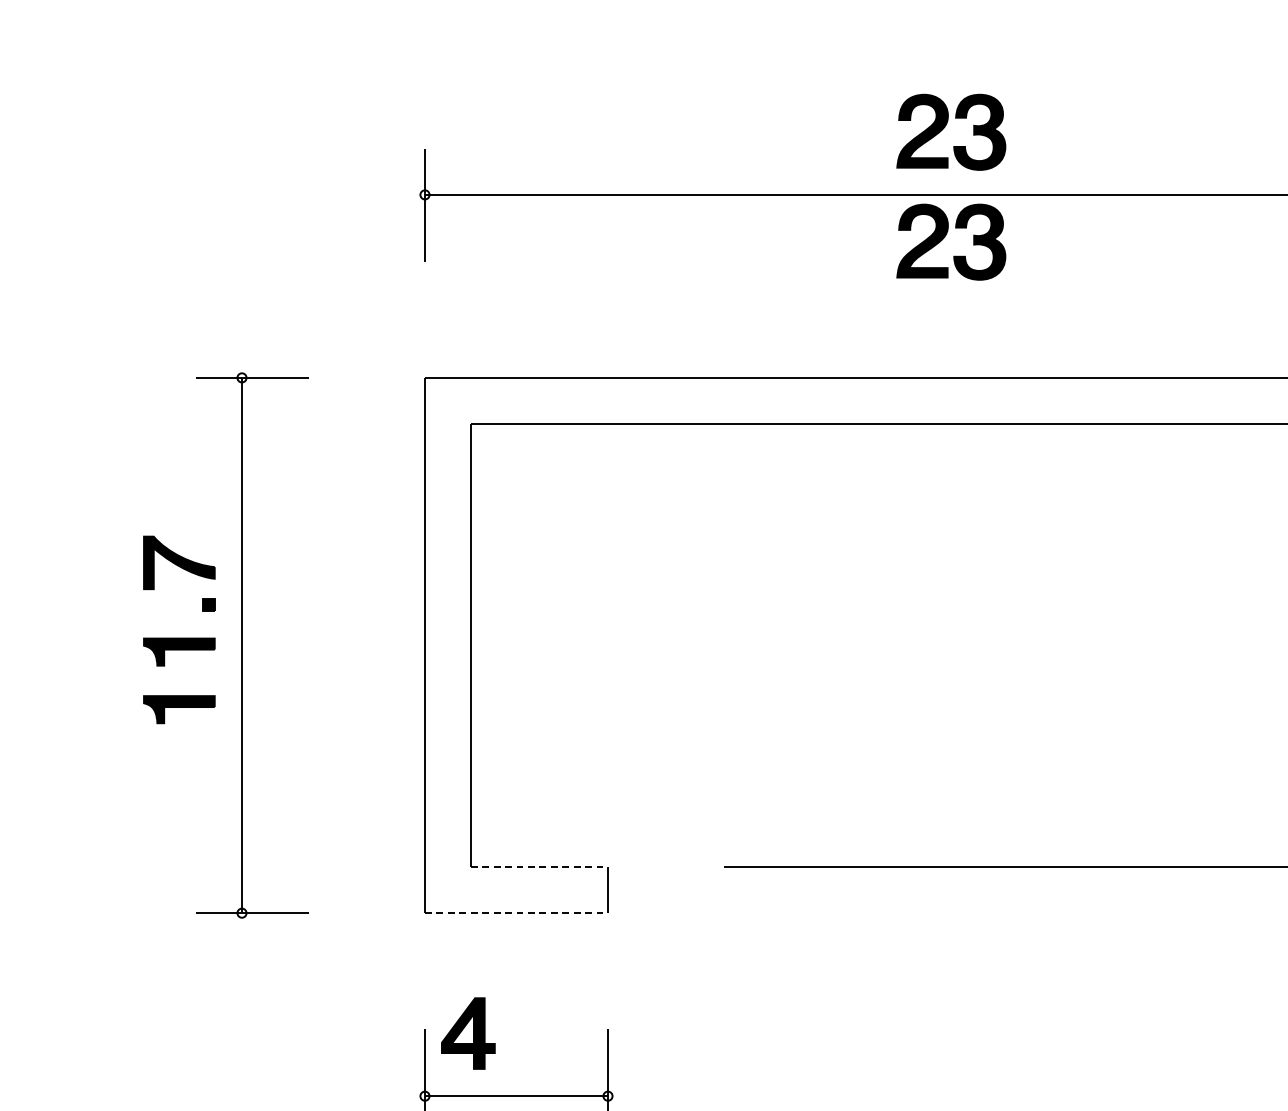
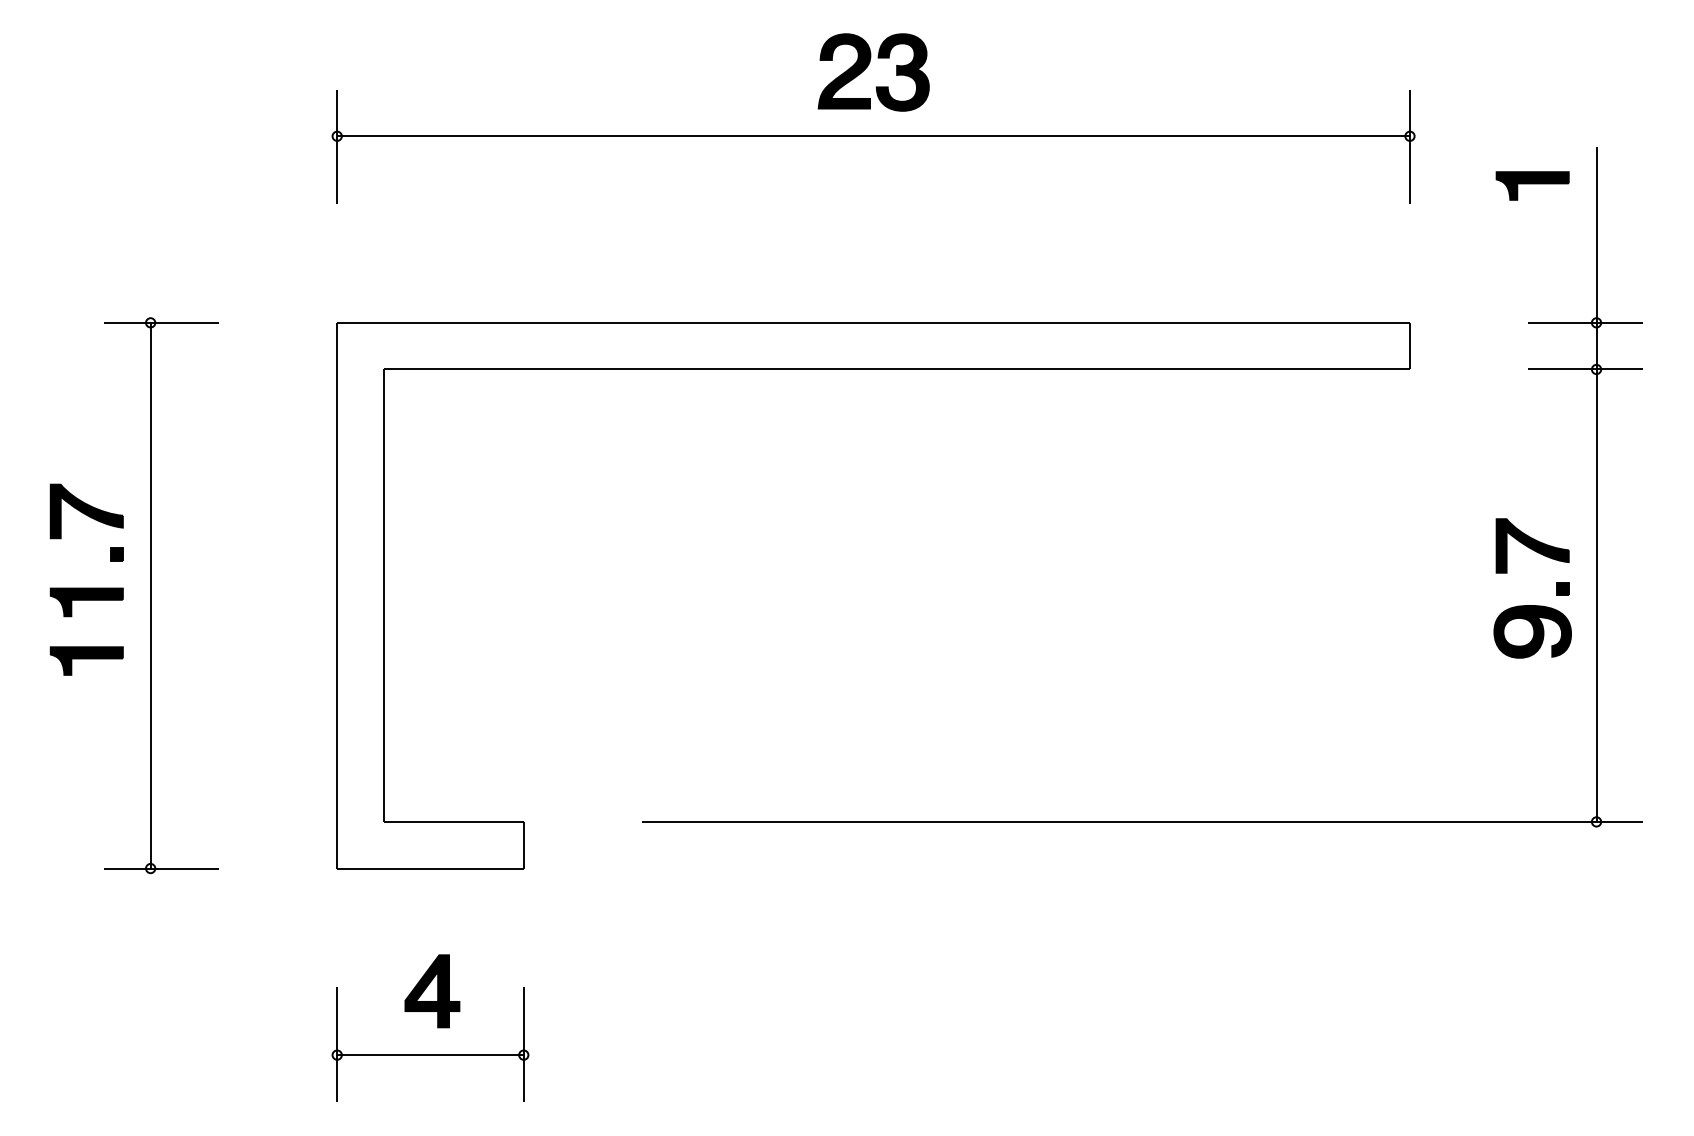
part: (946, 236) -> (868, 178), removed
line: (539, 867) -> (453, 821), dashed -> solid
line: (517, 913) -> (431, 868), dashed -> solid
part: (468, 1033) -> (432, 991), moved

